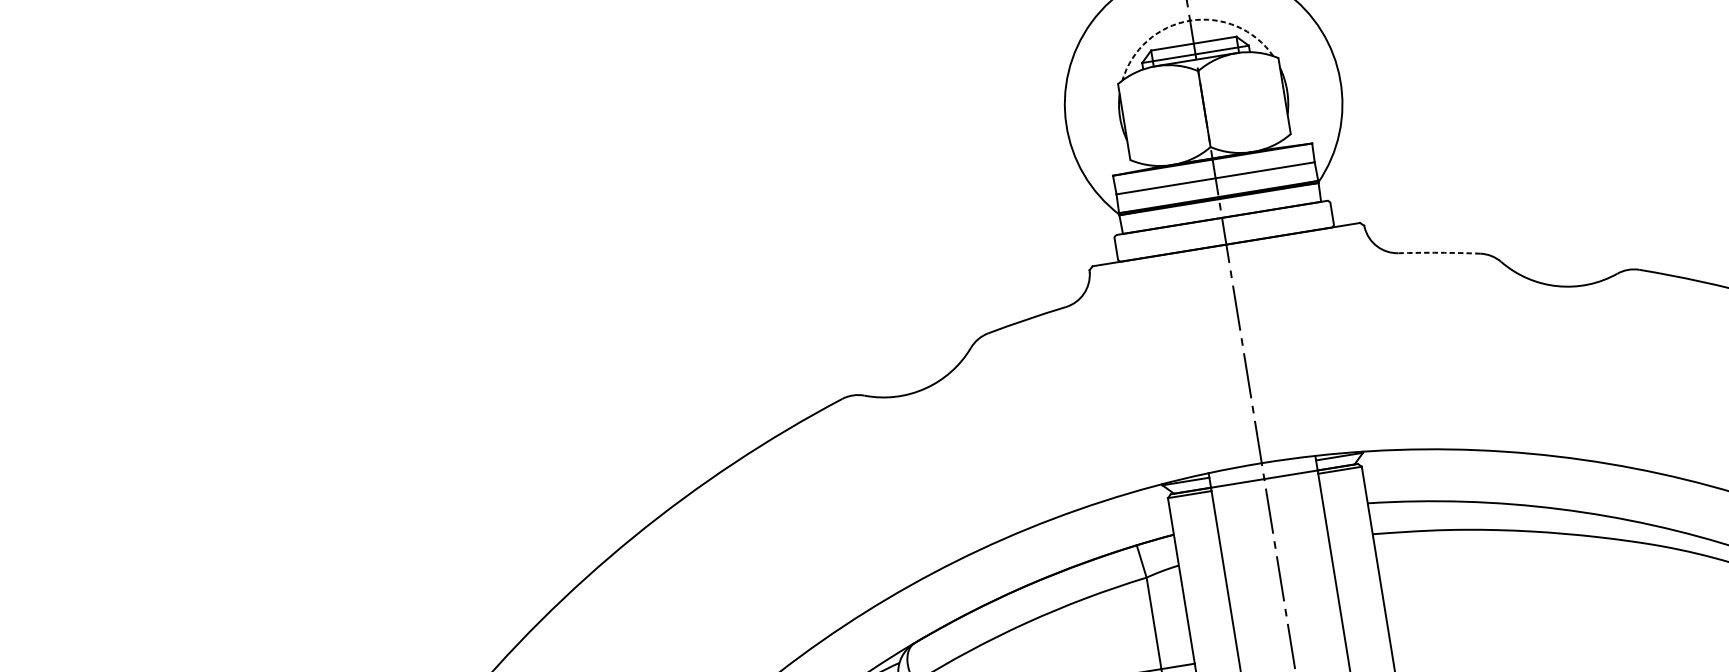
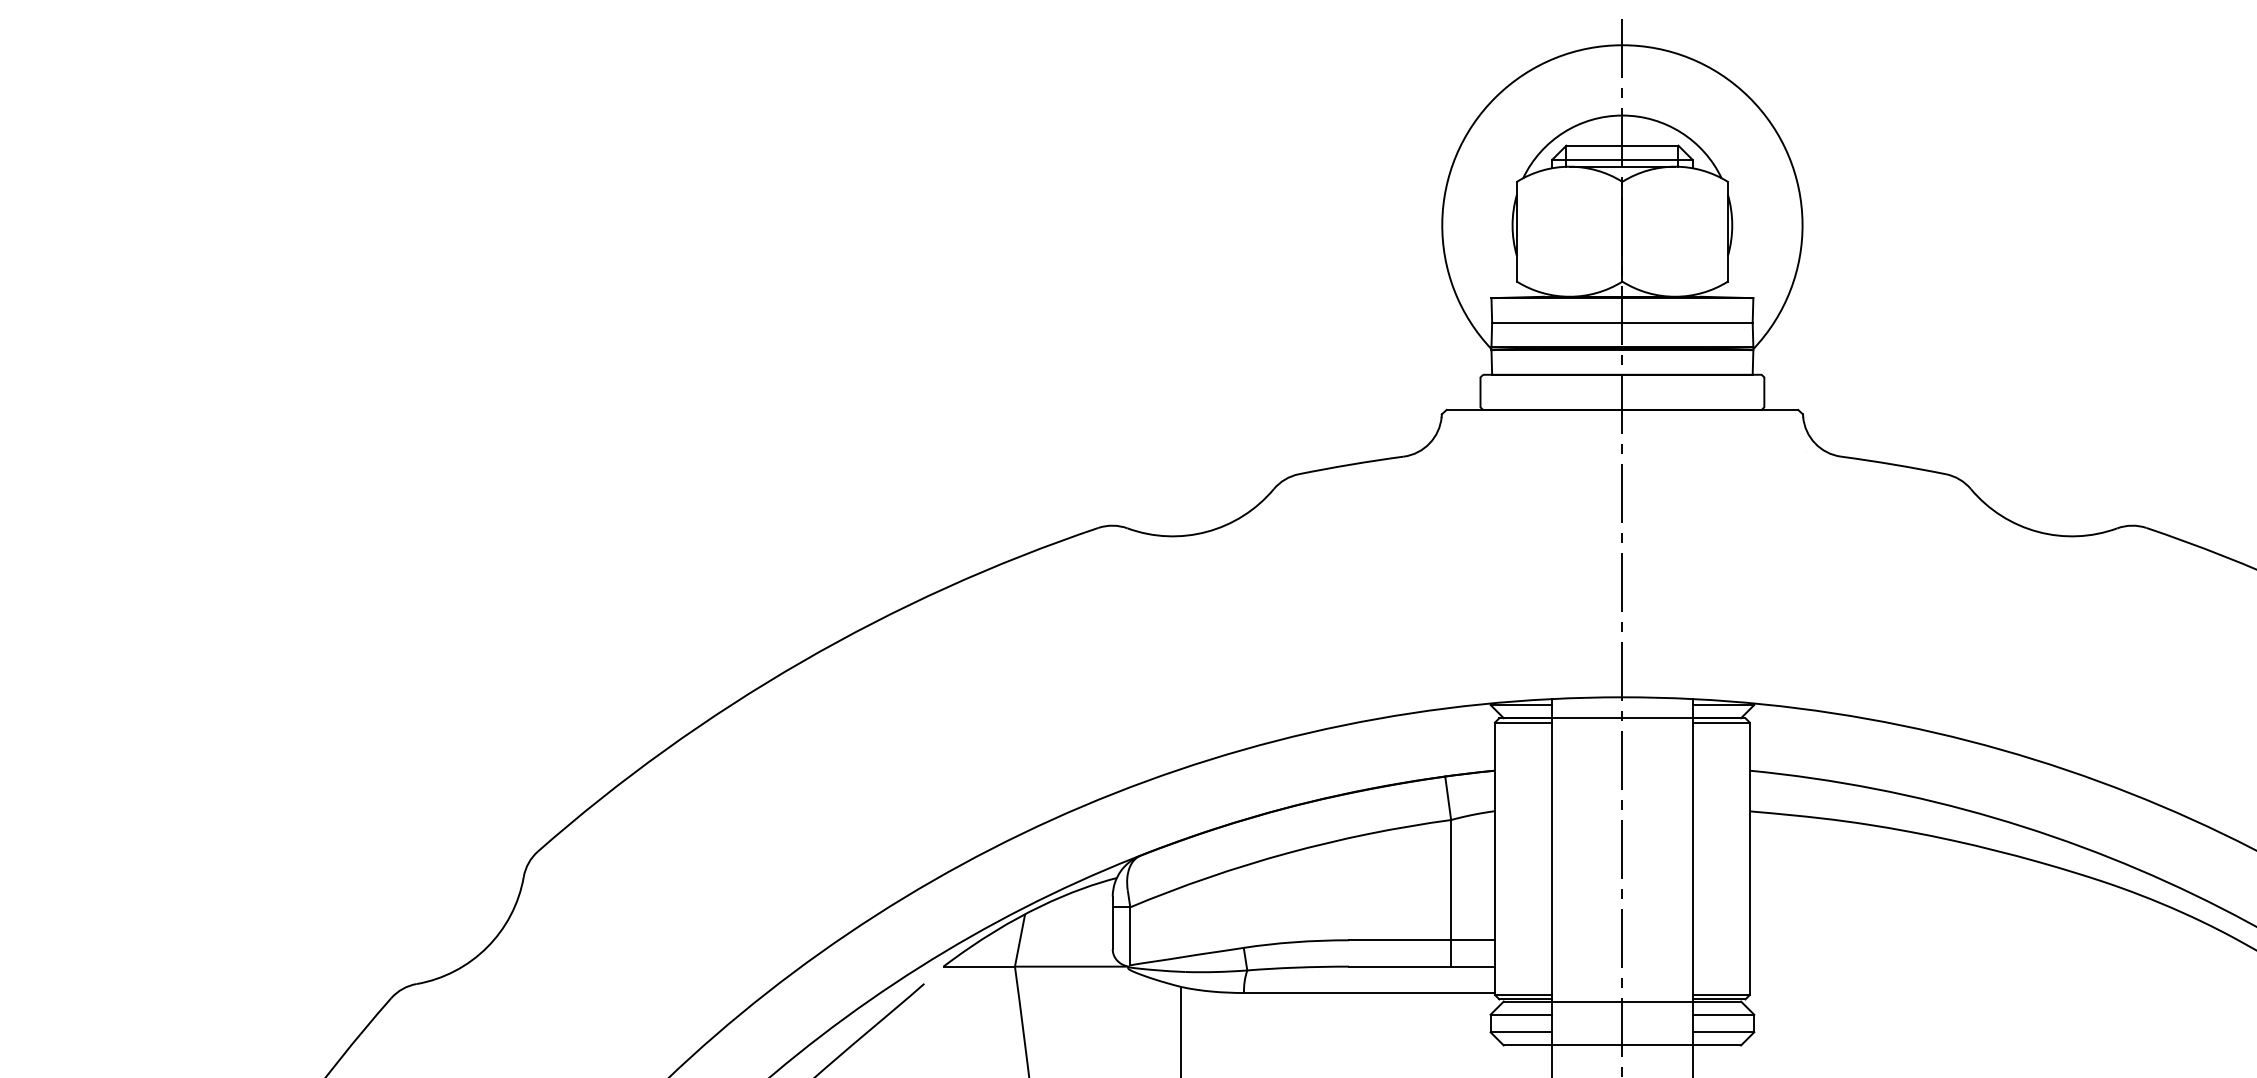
arc: (1190, 20) -> (1622, 115), dashed -> solid
arc: (1439, 252) -> (1893, 464), dashed -> solid

